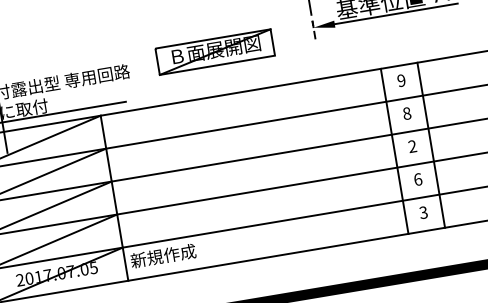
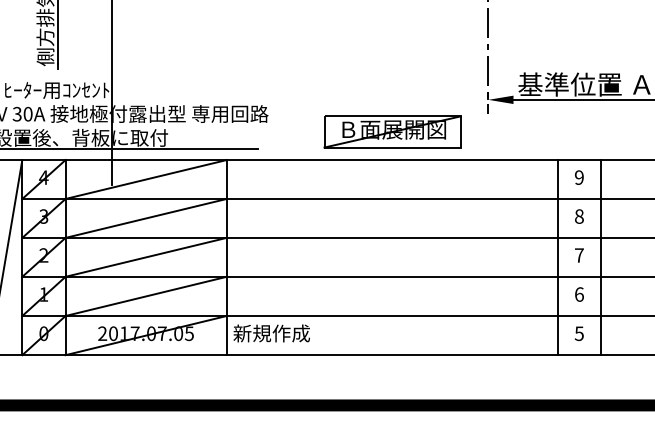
part: (215, 51) -> (392, 131), moved
text: (412, 146) -> (579, 255), 2 -> 7
text: (423, 212) -> (579, 333), 3 -> 5

